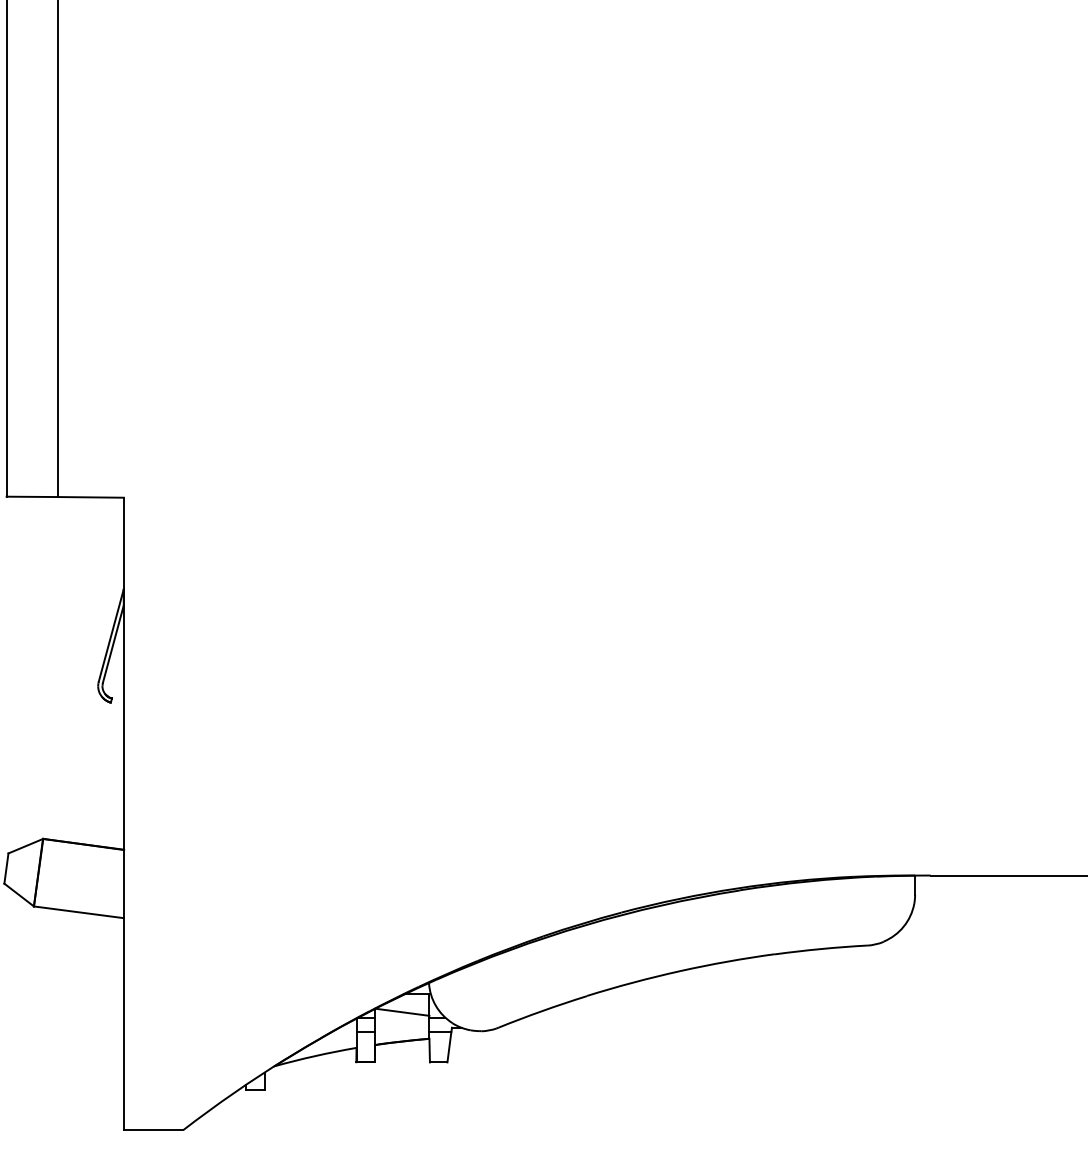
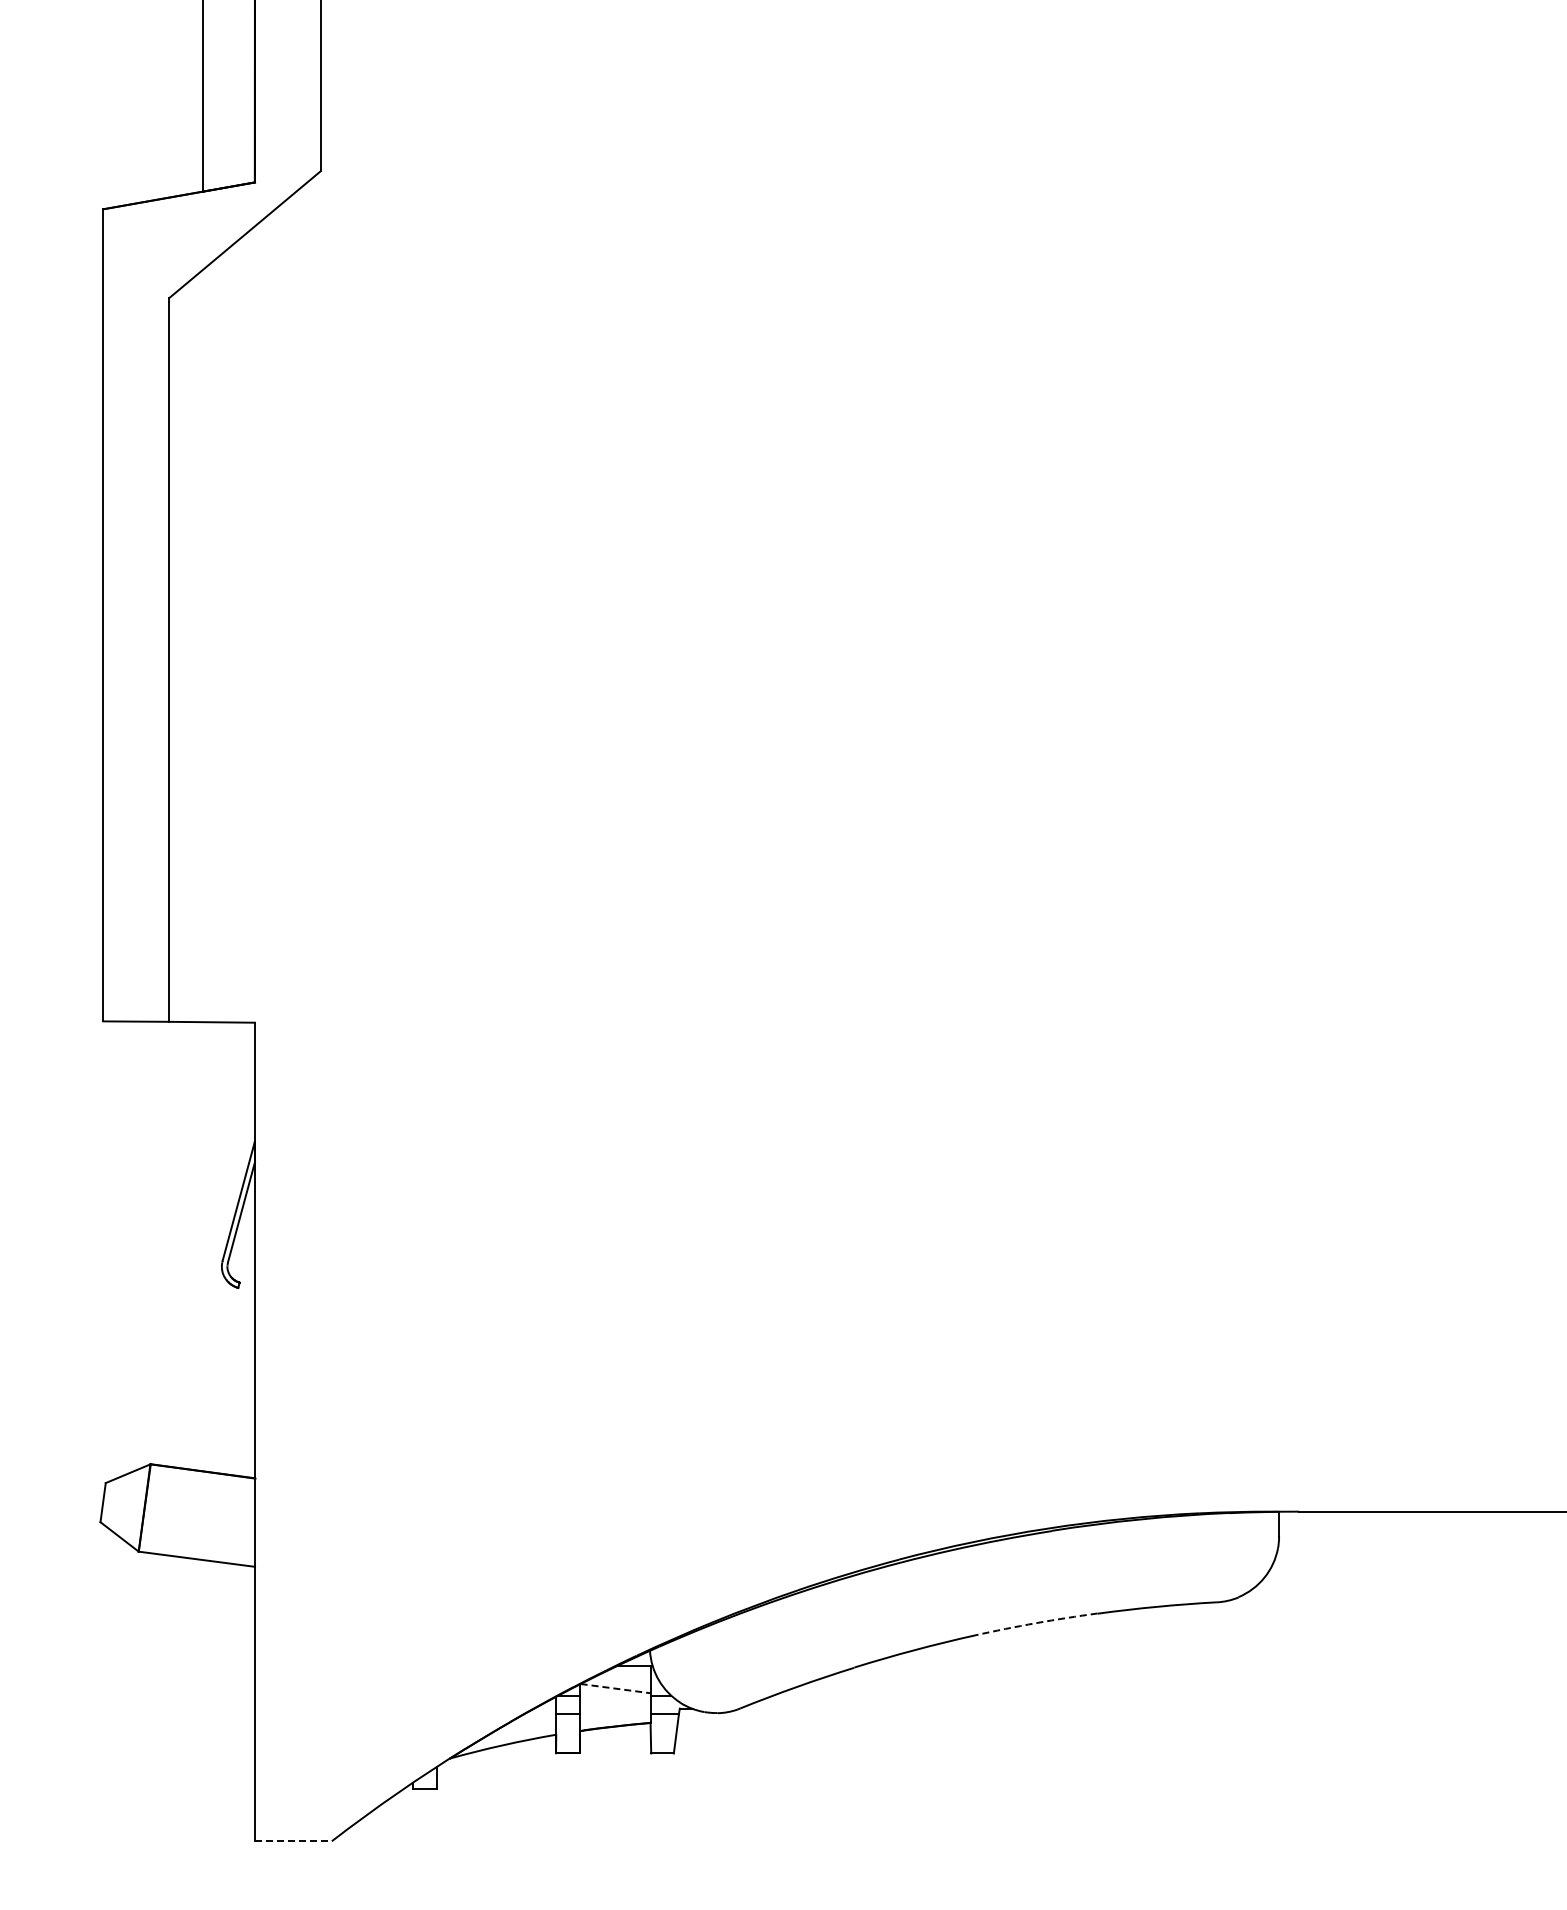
arc: (727, 961) -> (1036, 1623), solid -> dashed
line: (403, 1012) -> (616, 1688), solid -> dashed
line: (154, 1130) -> (294, 1841), solid -> dashed

